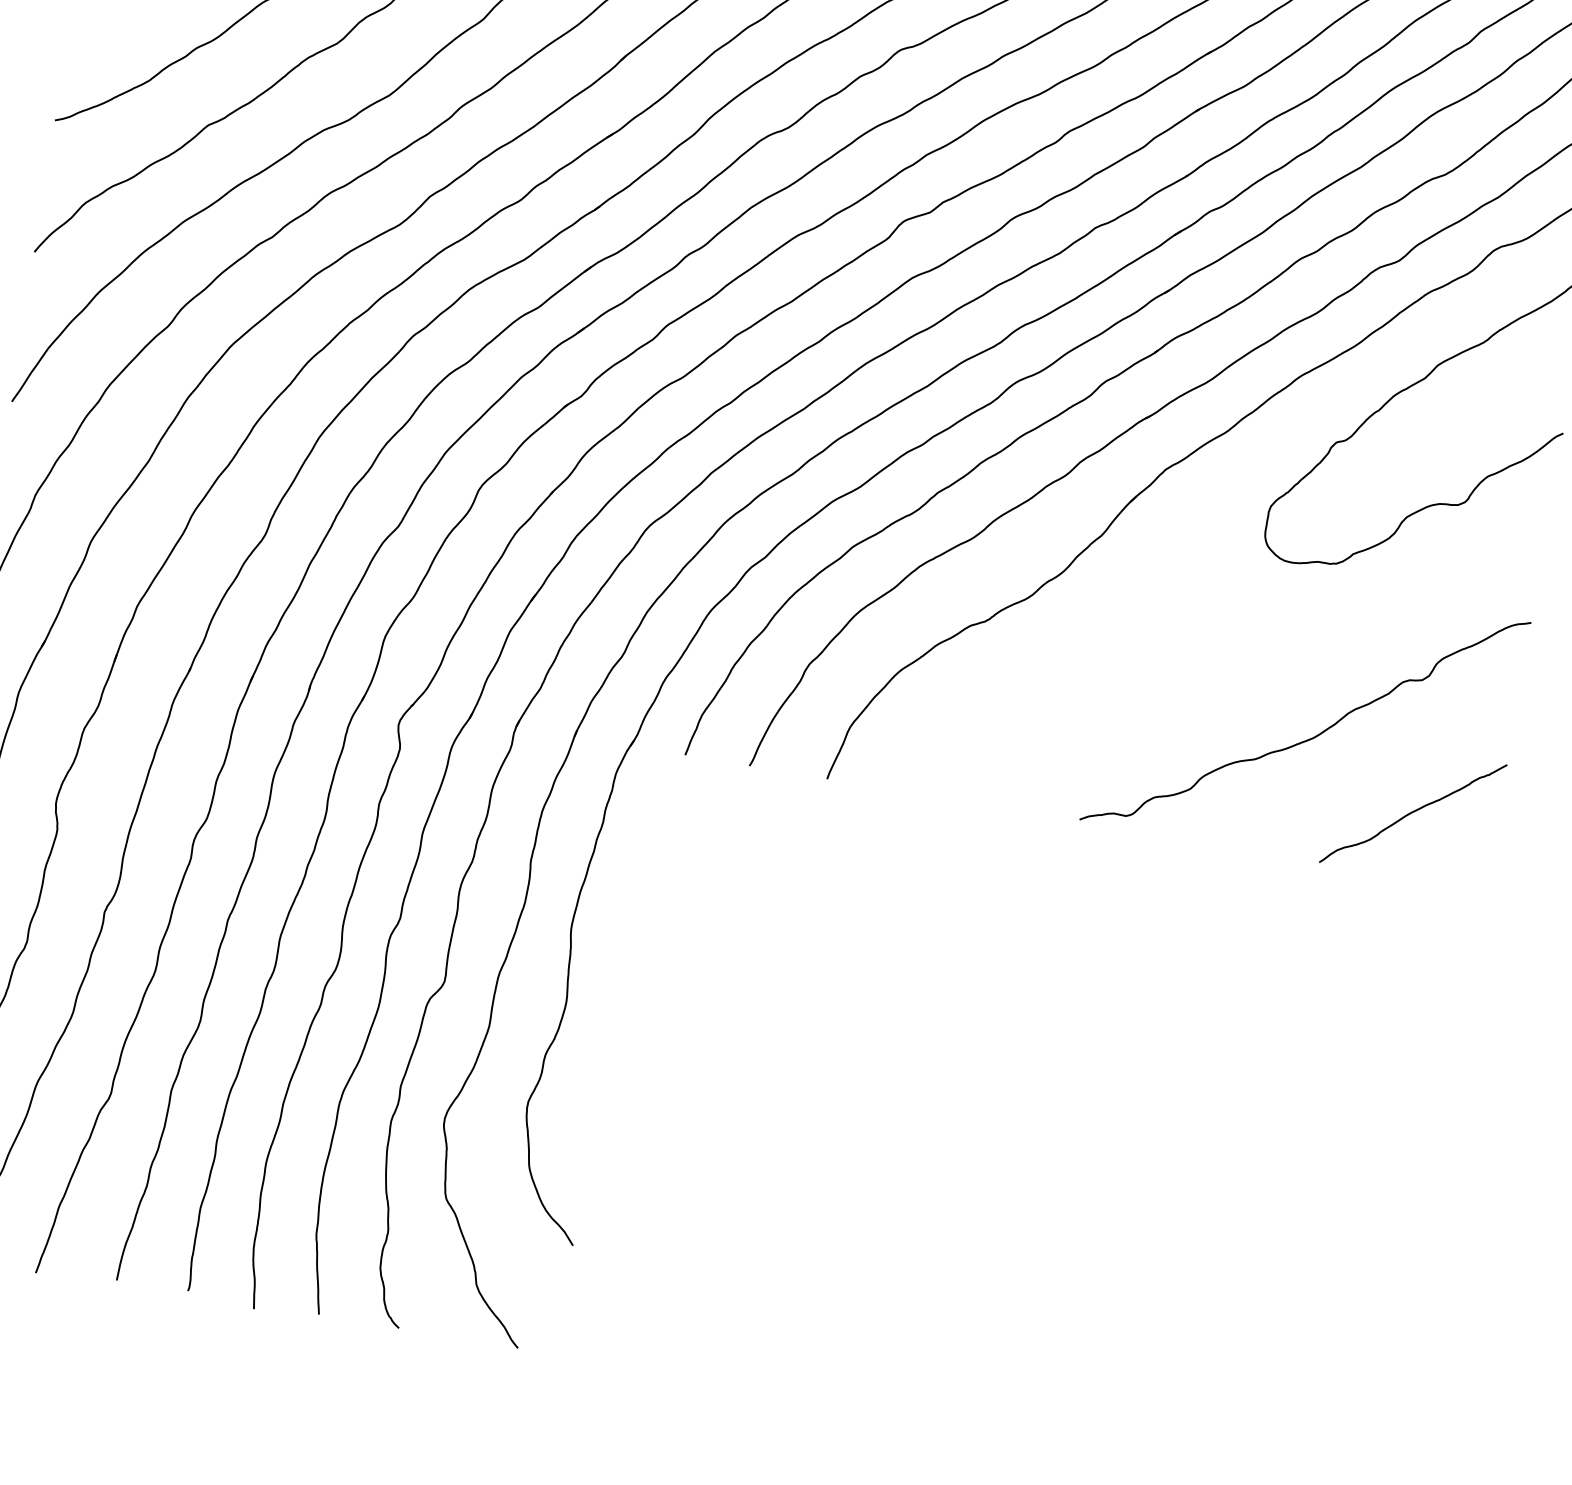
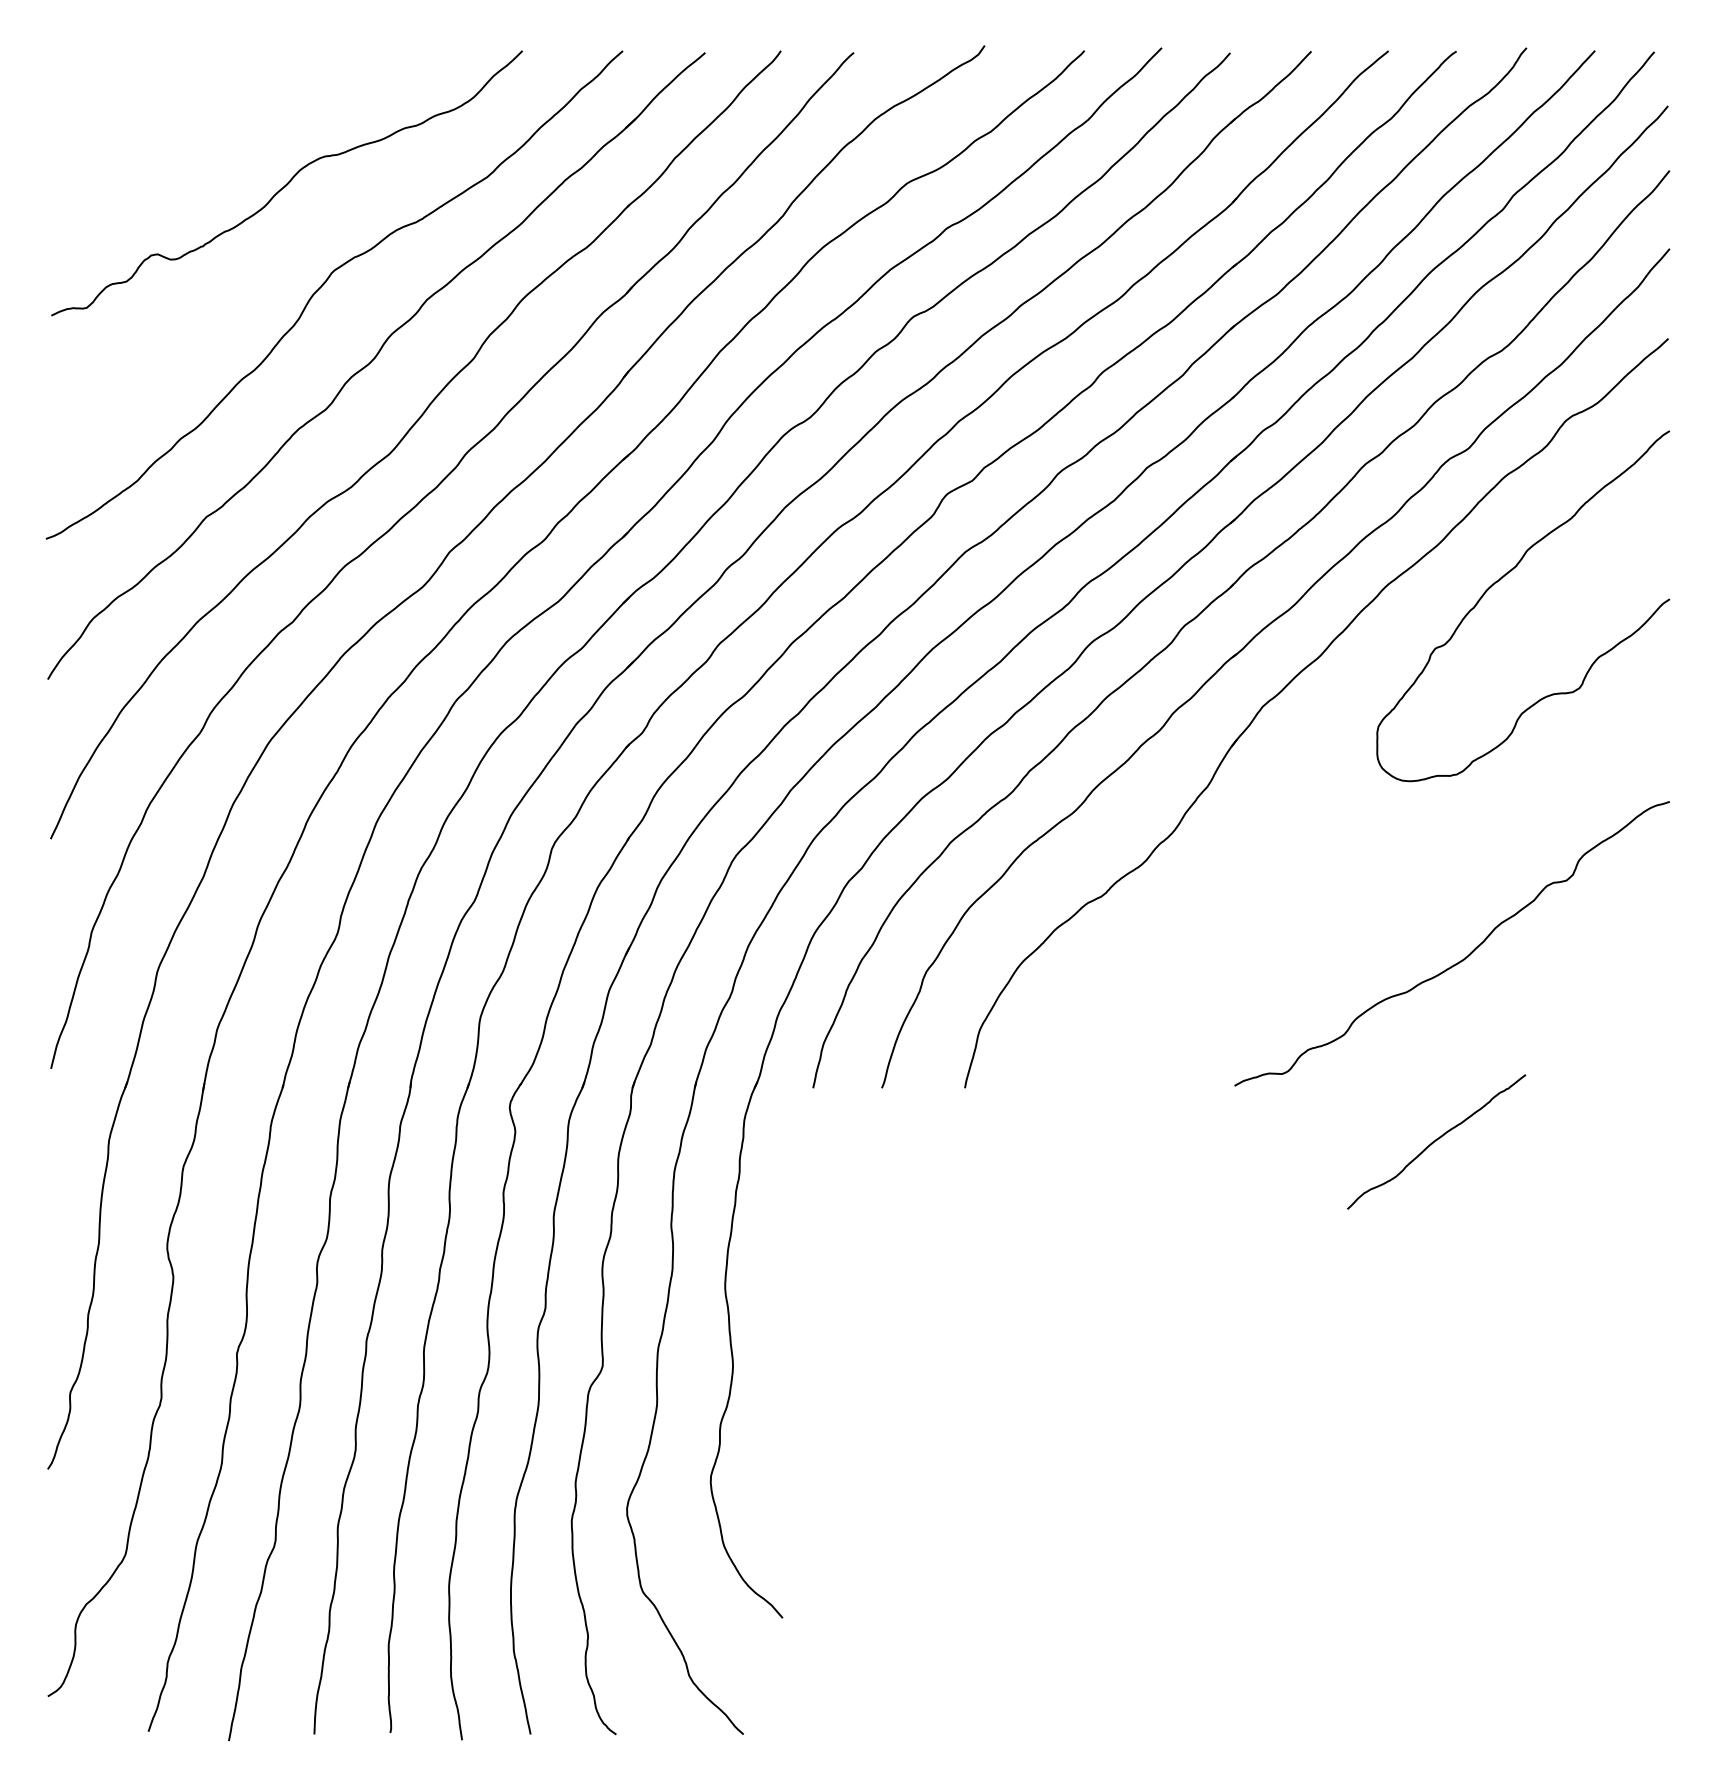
curve: (1413, 813) -> (1436, 1141), moved

